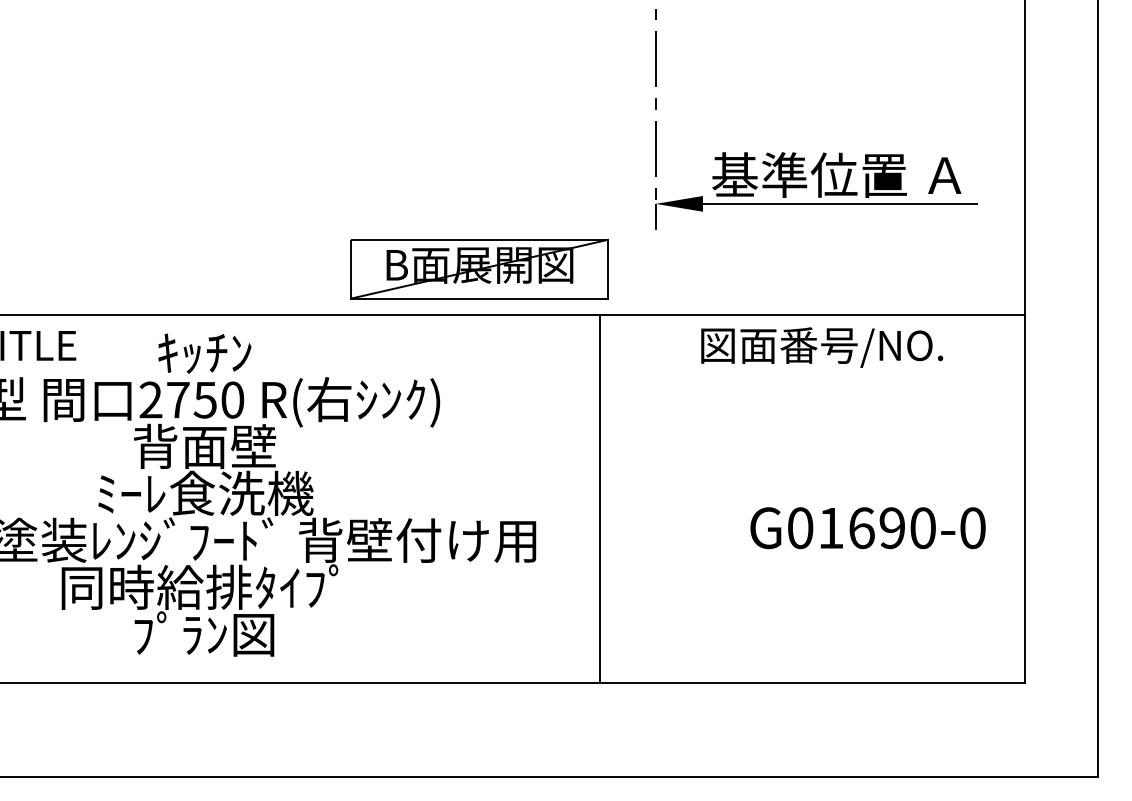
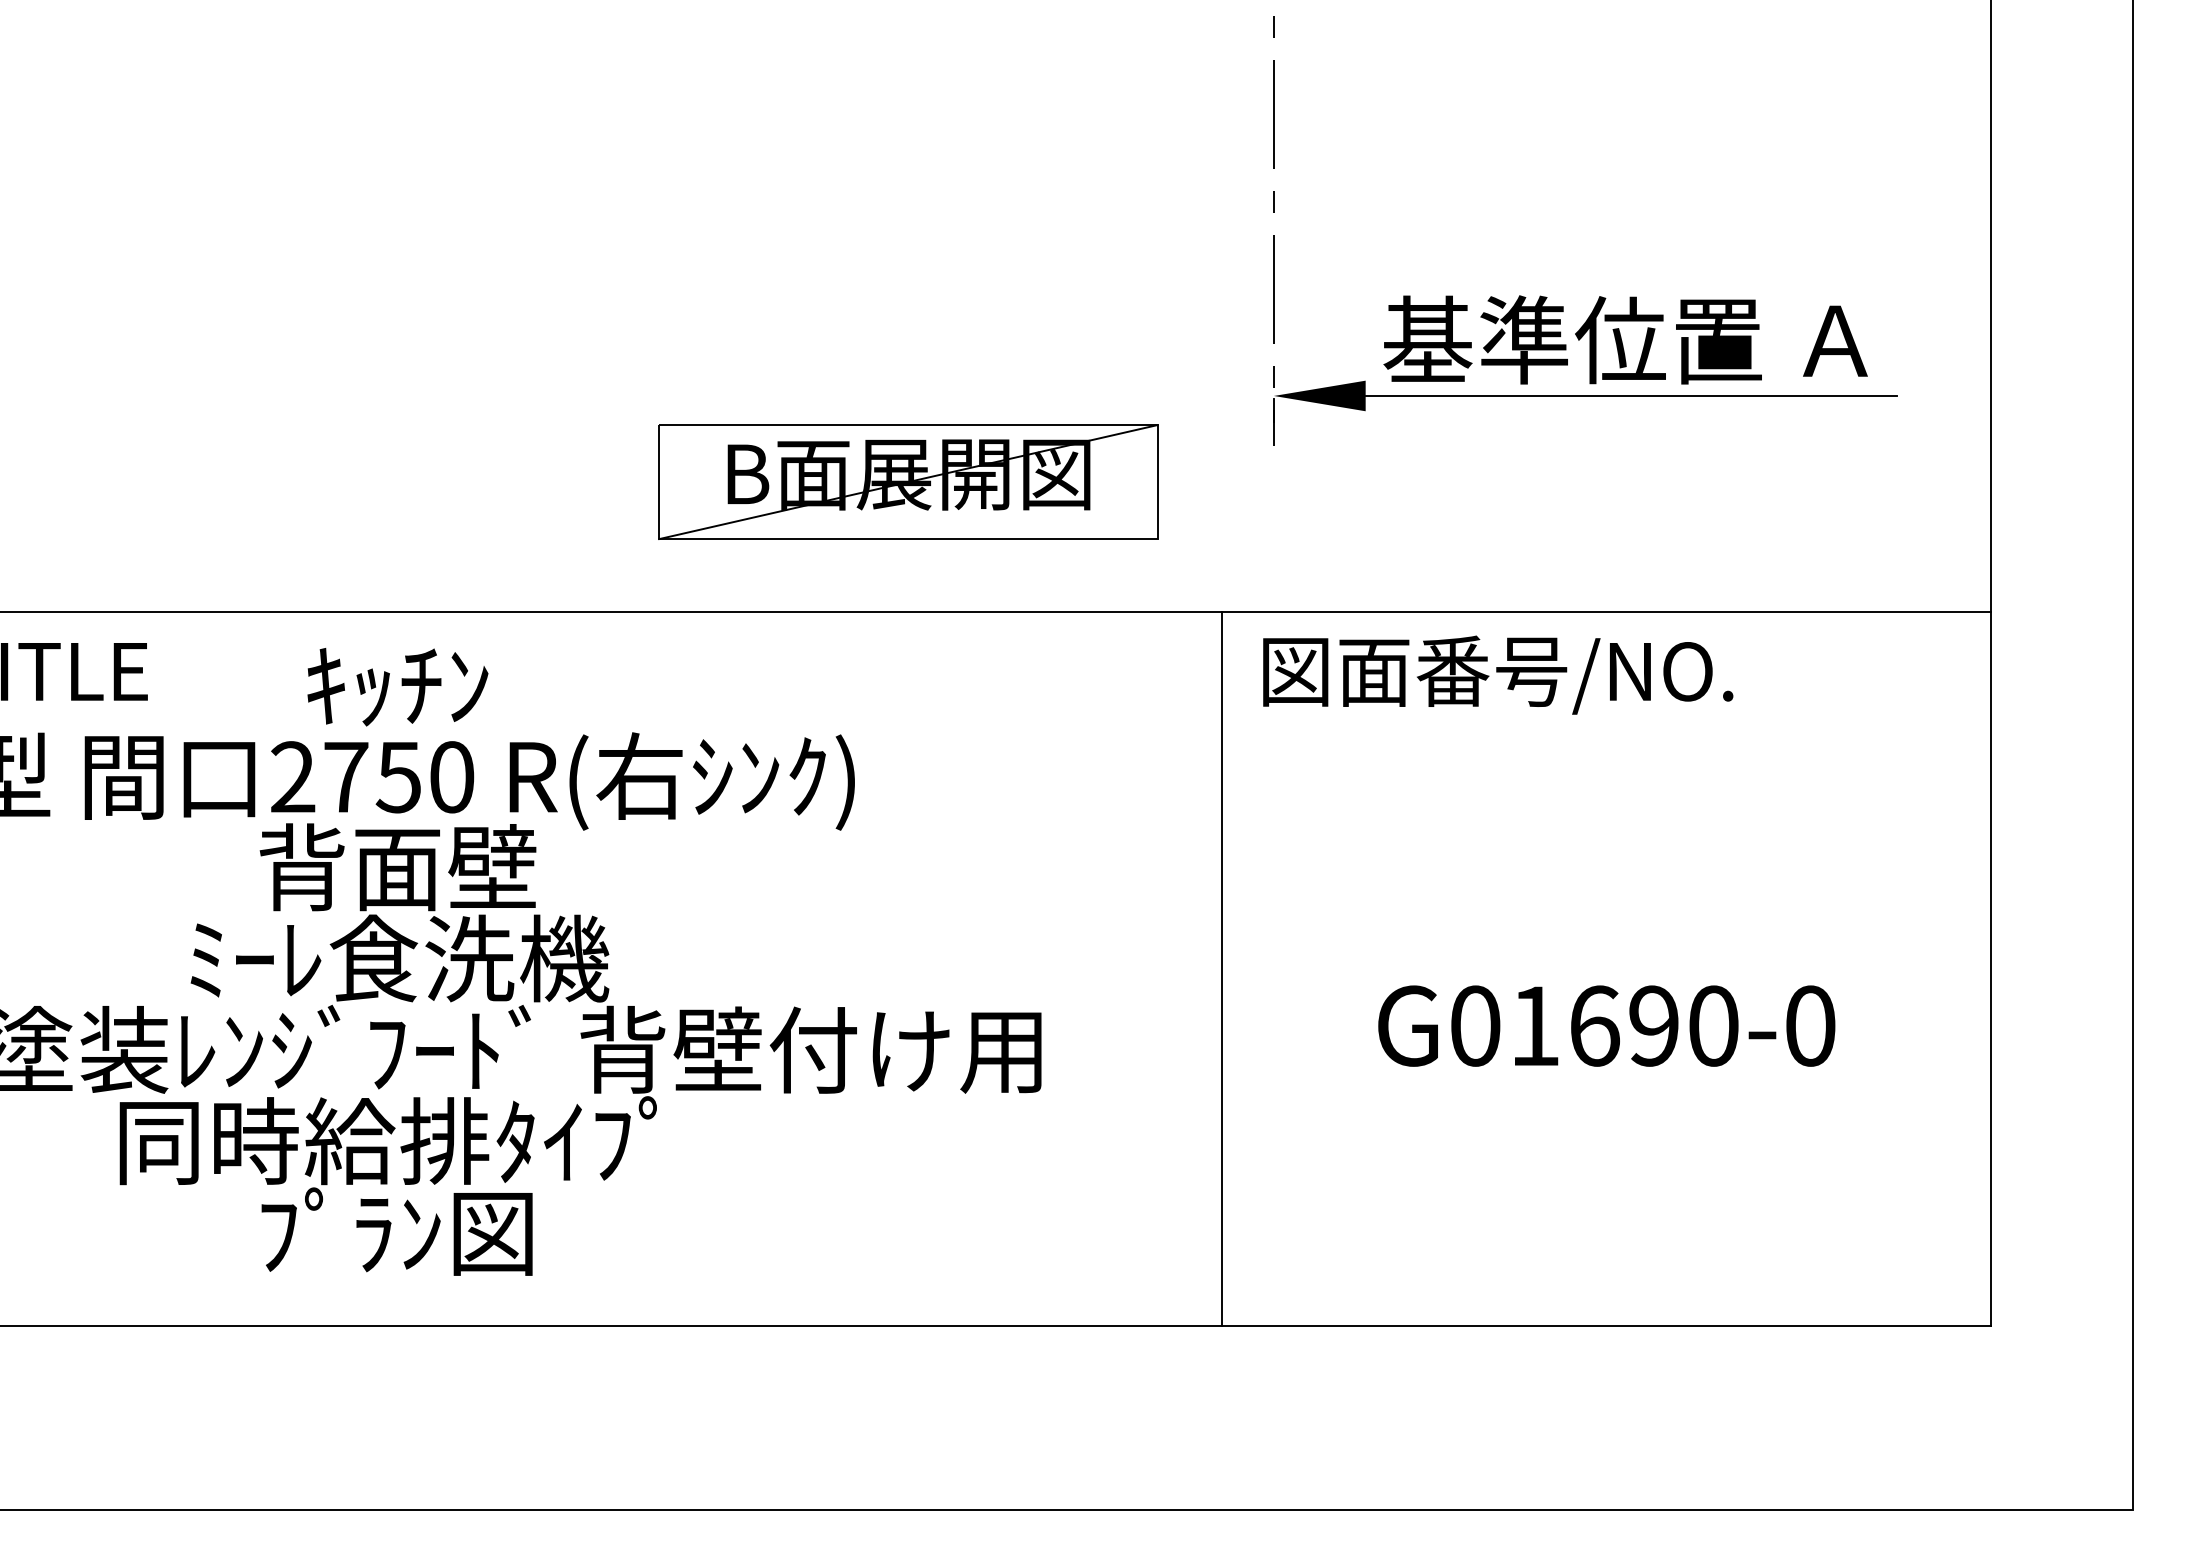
part: (479, 268) -> (908, 480), moved
text: (822, 347) -> (1498, 675), moved
line: (599, 498) -> (1220, 968), moved
text: (867, 528) -> (1605, 1026), moved

